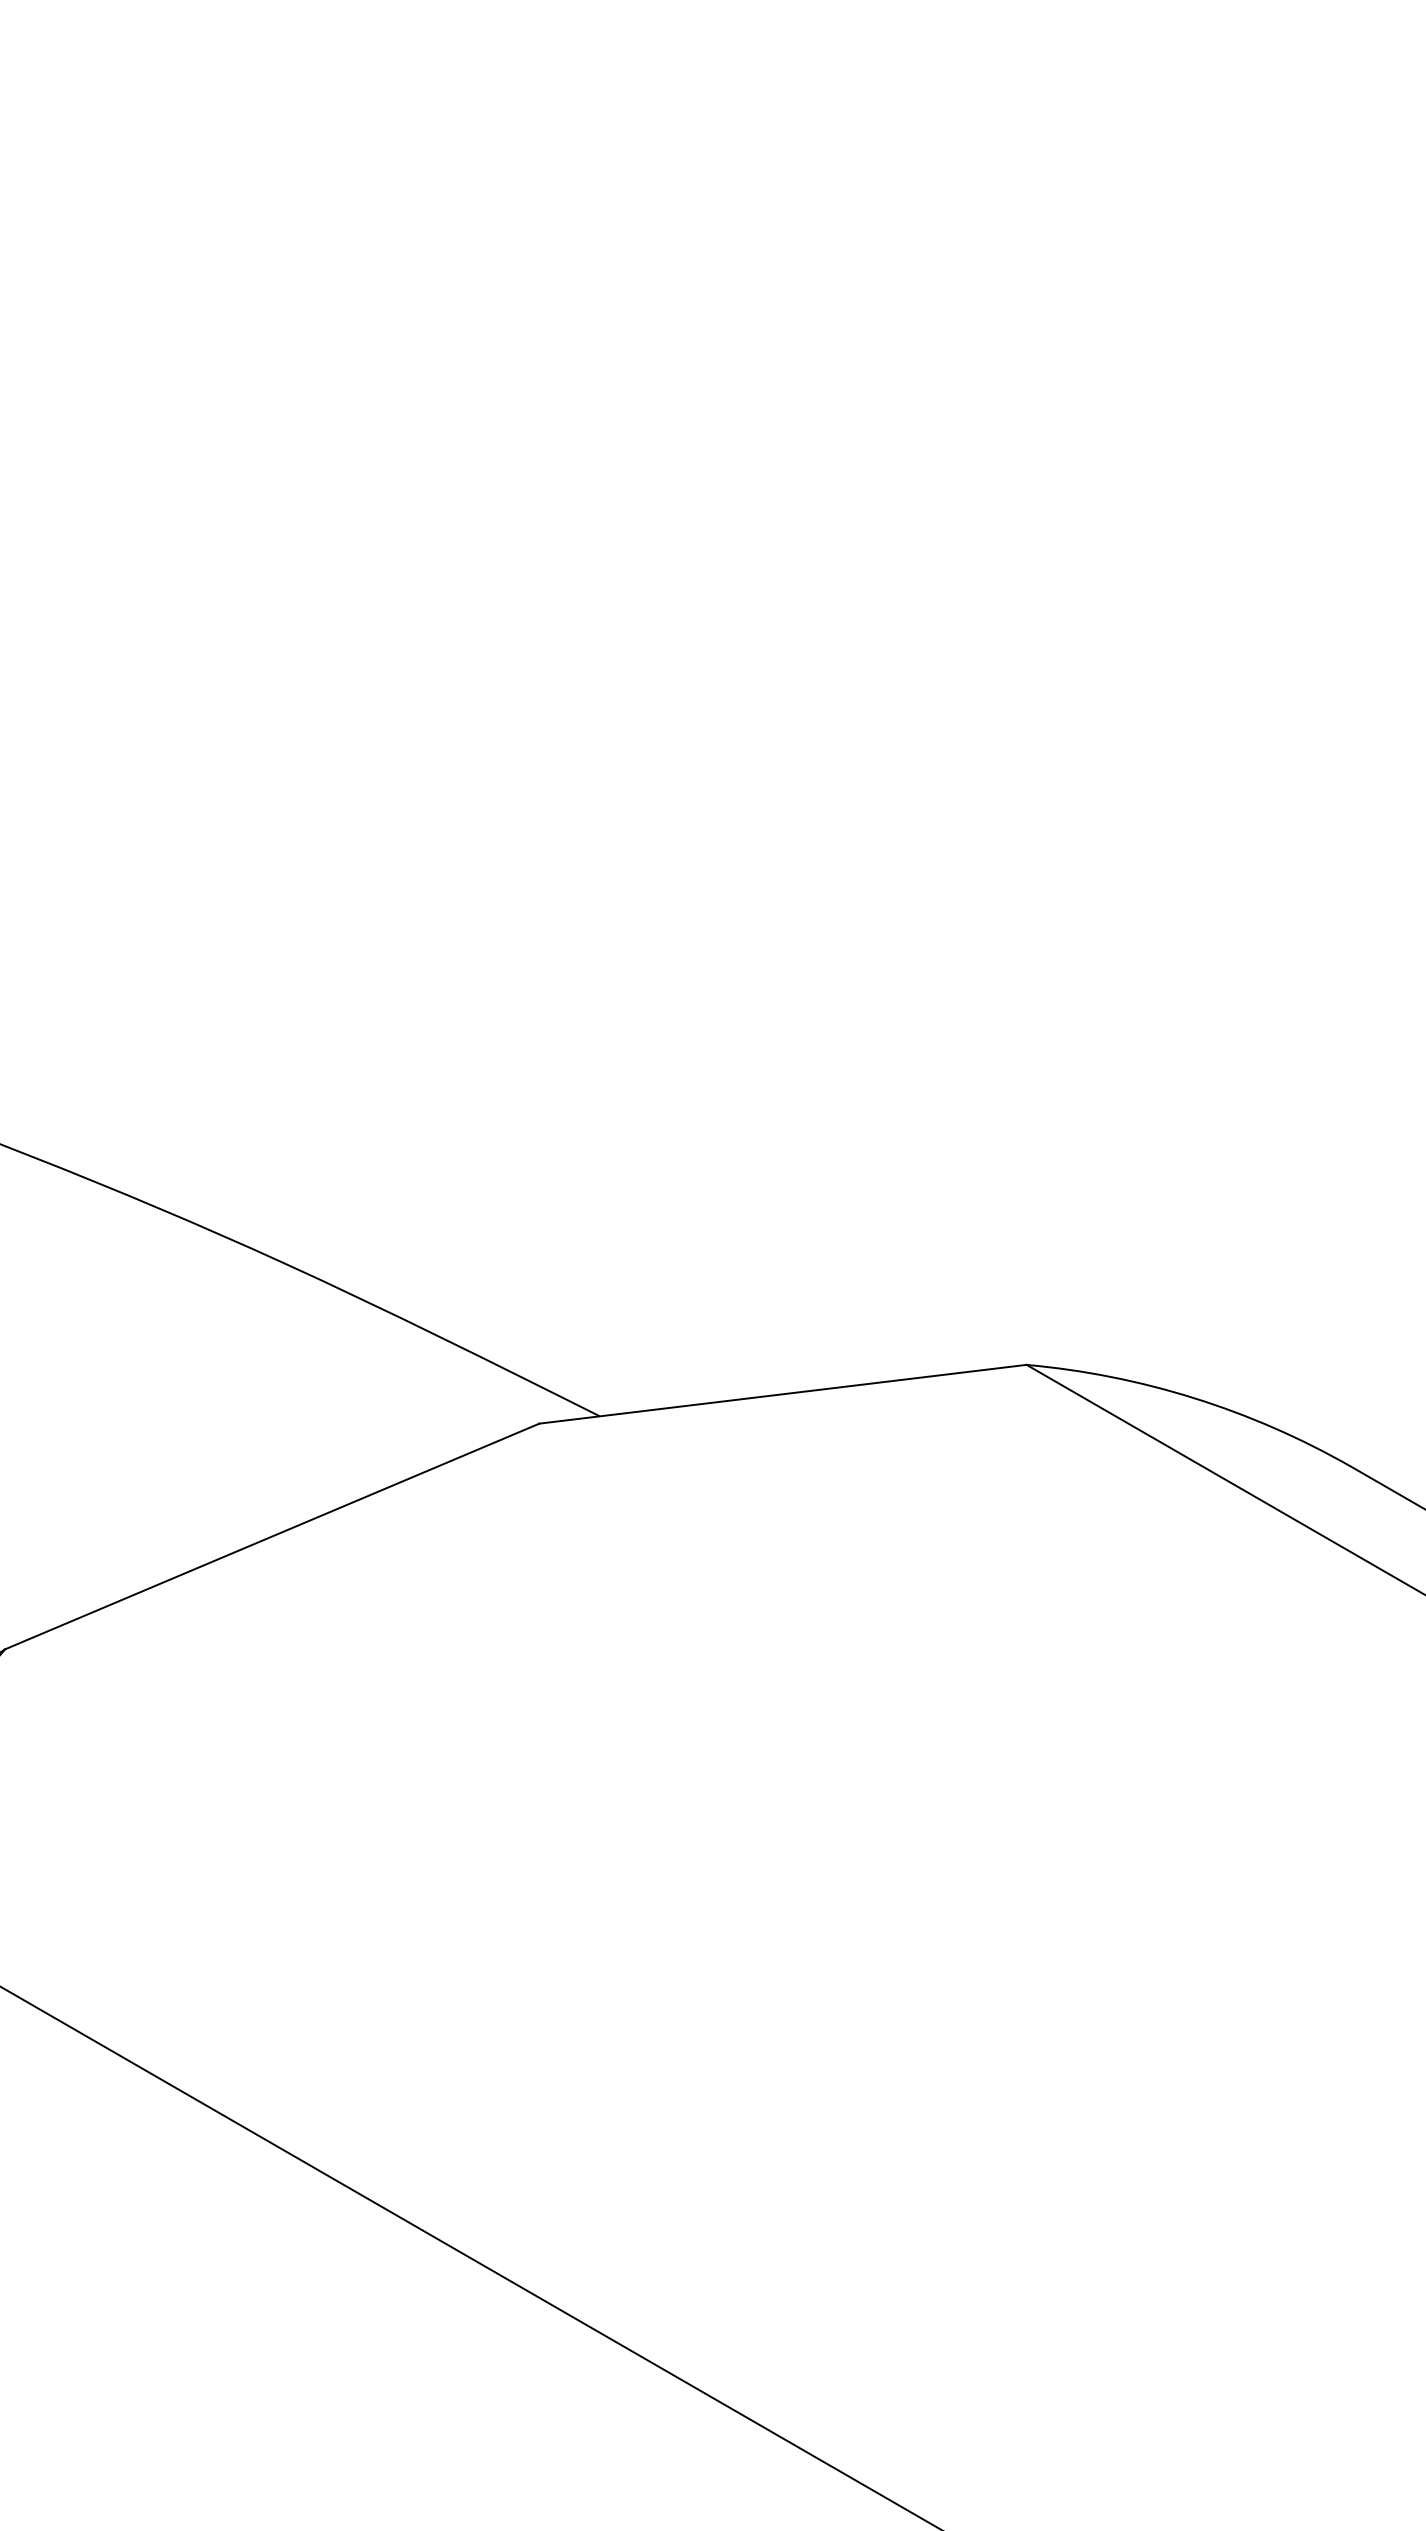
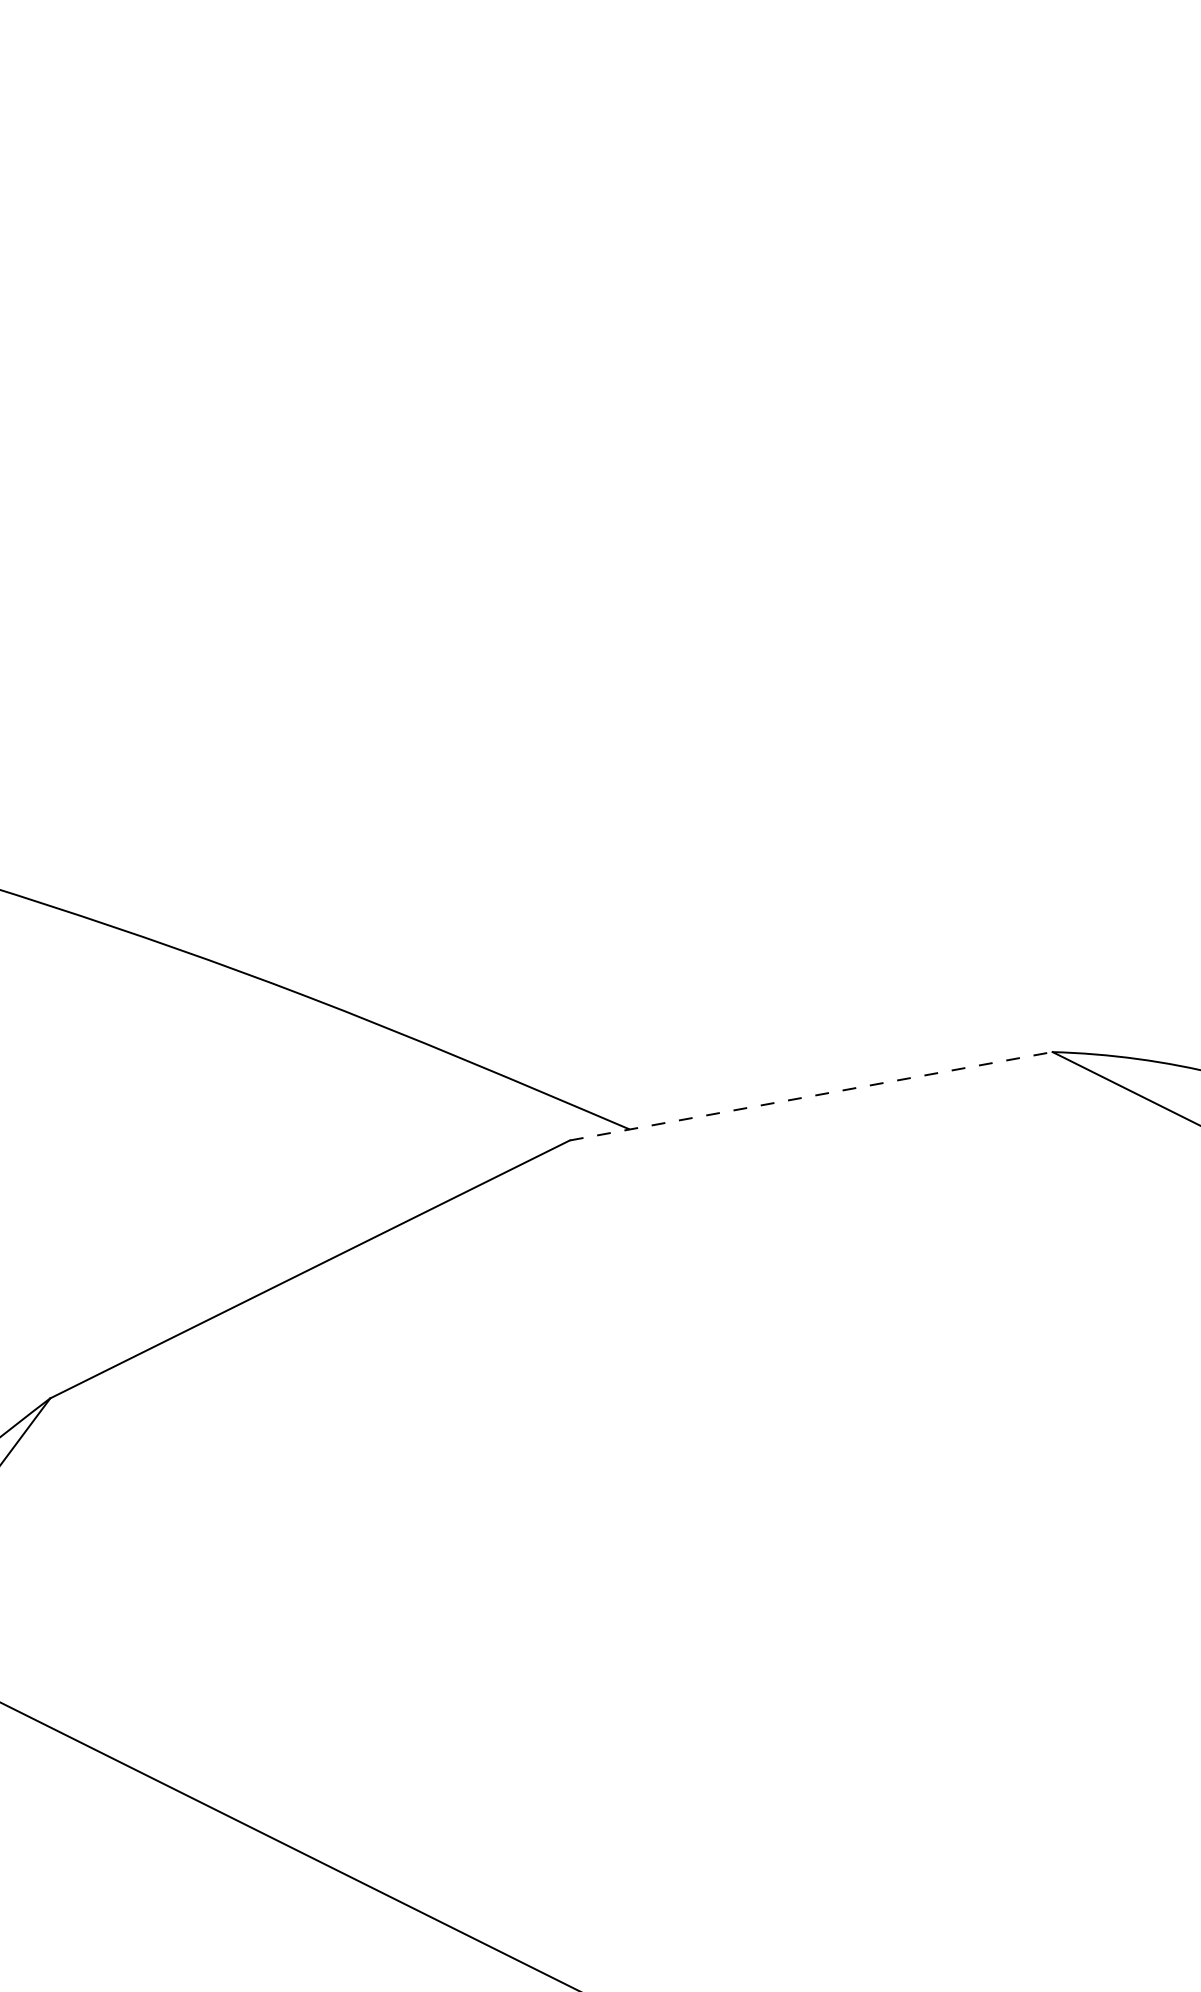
line: (783, 1394) -> (811, 1096), solid -> dashed

